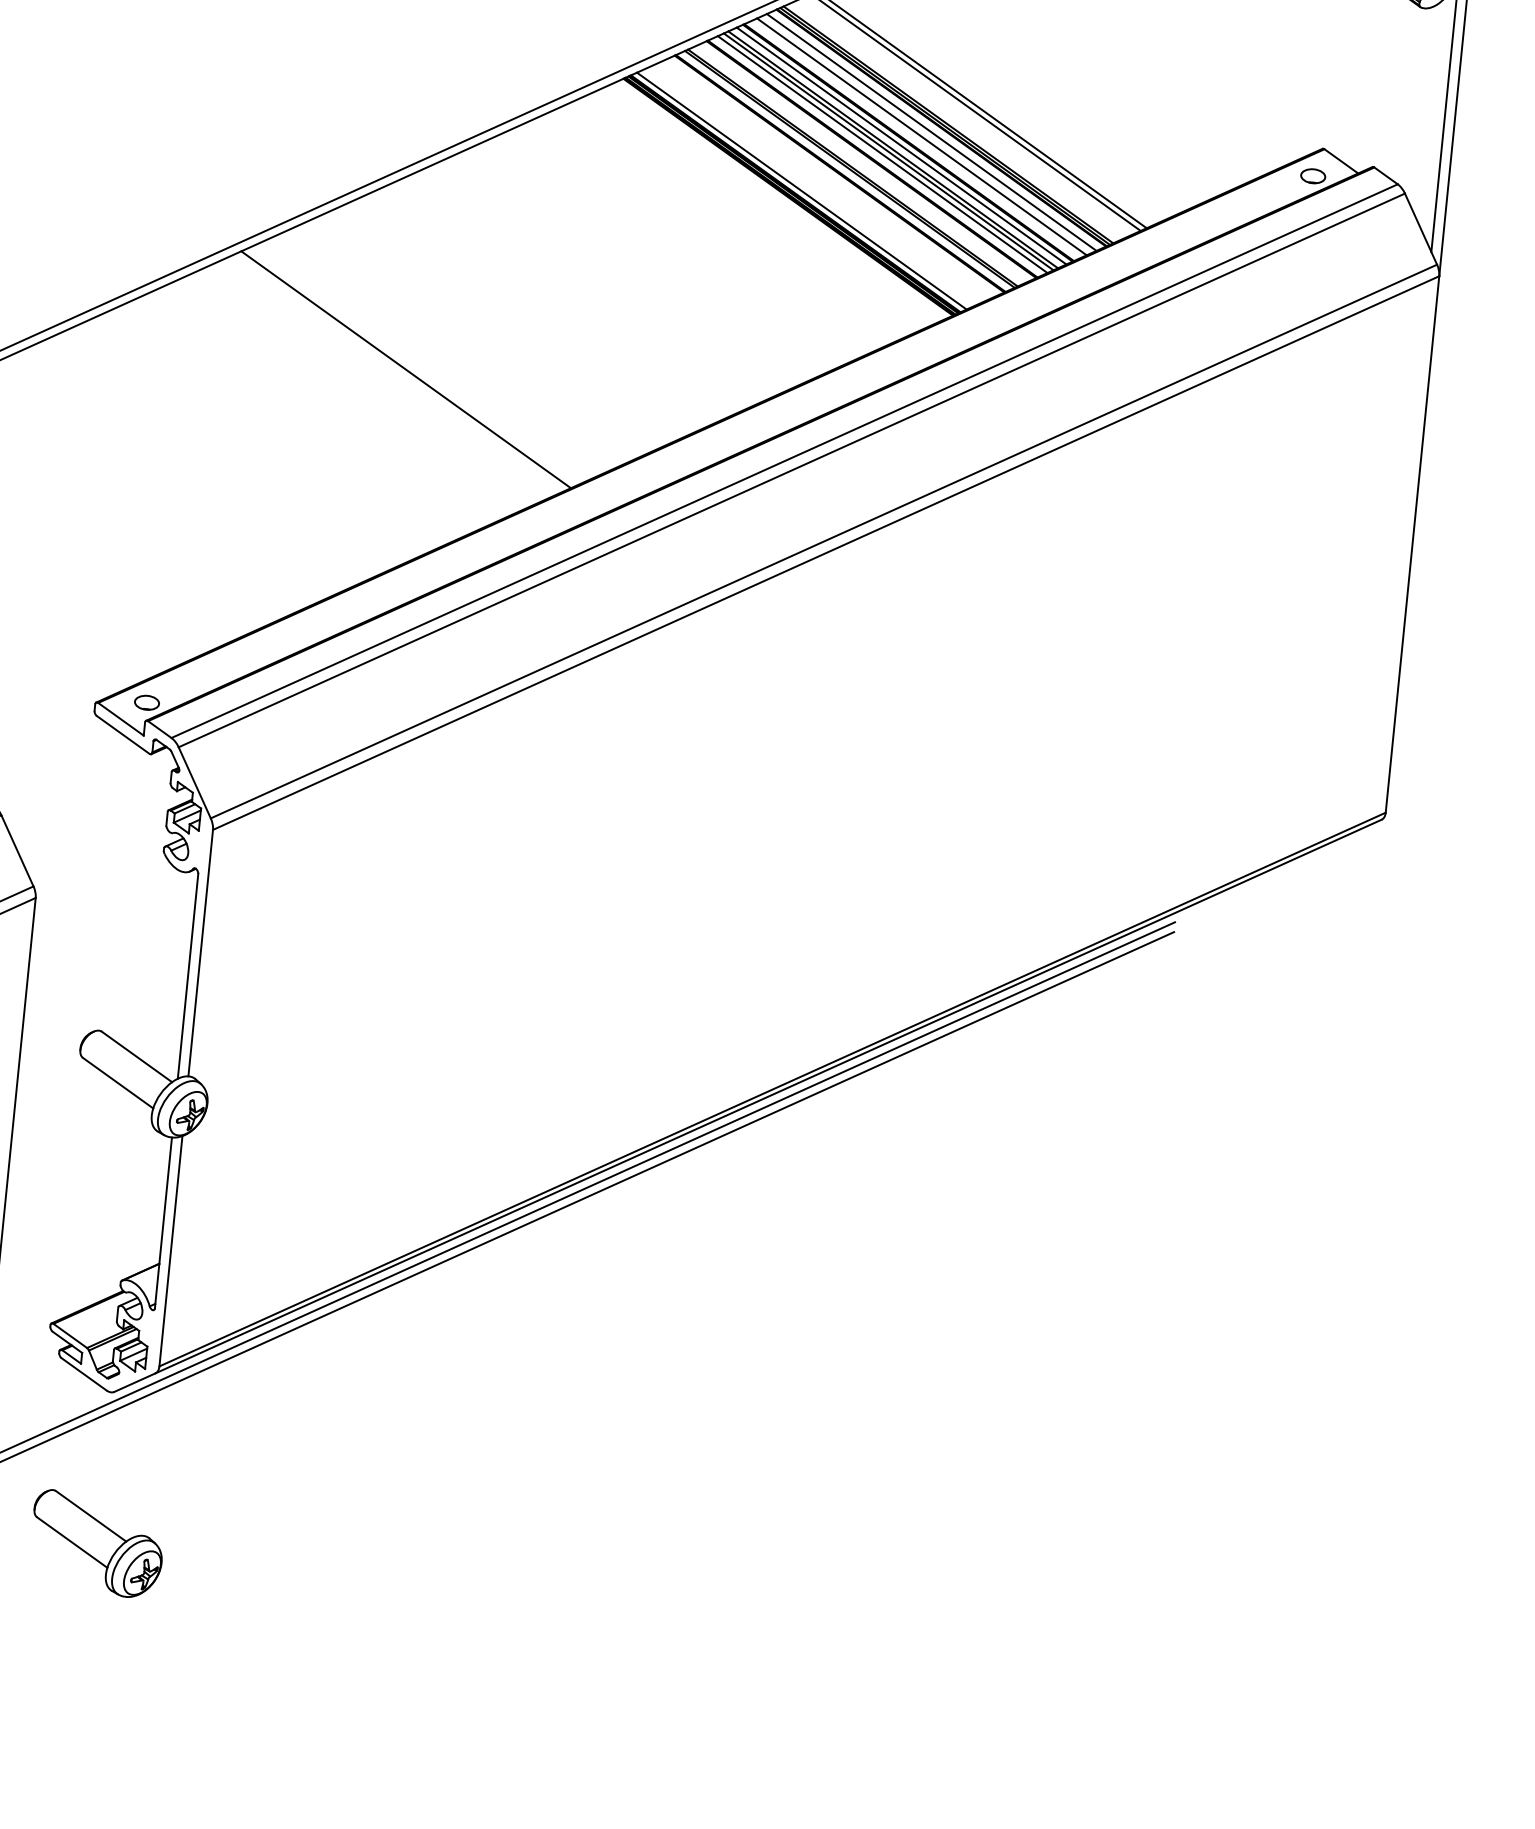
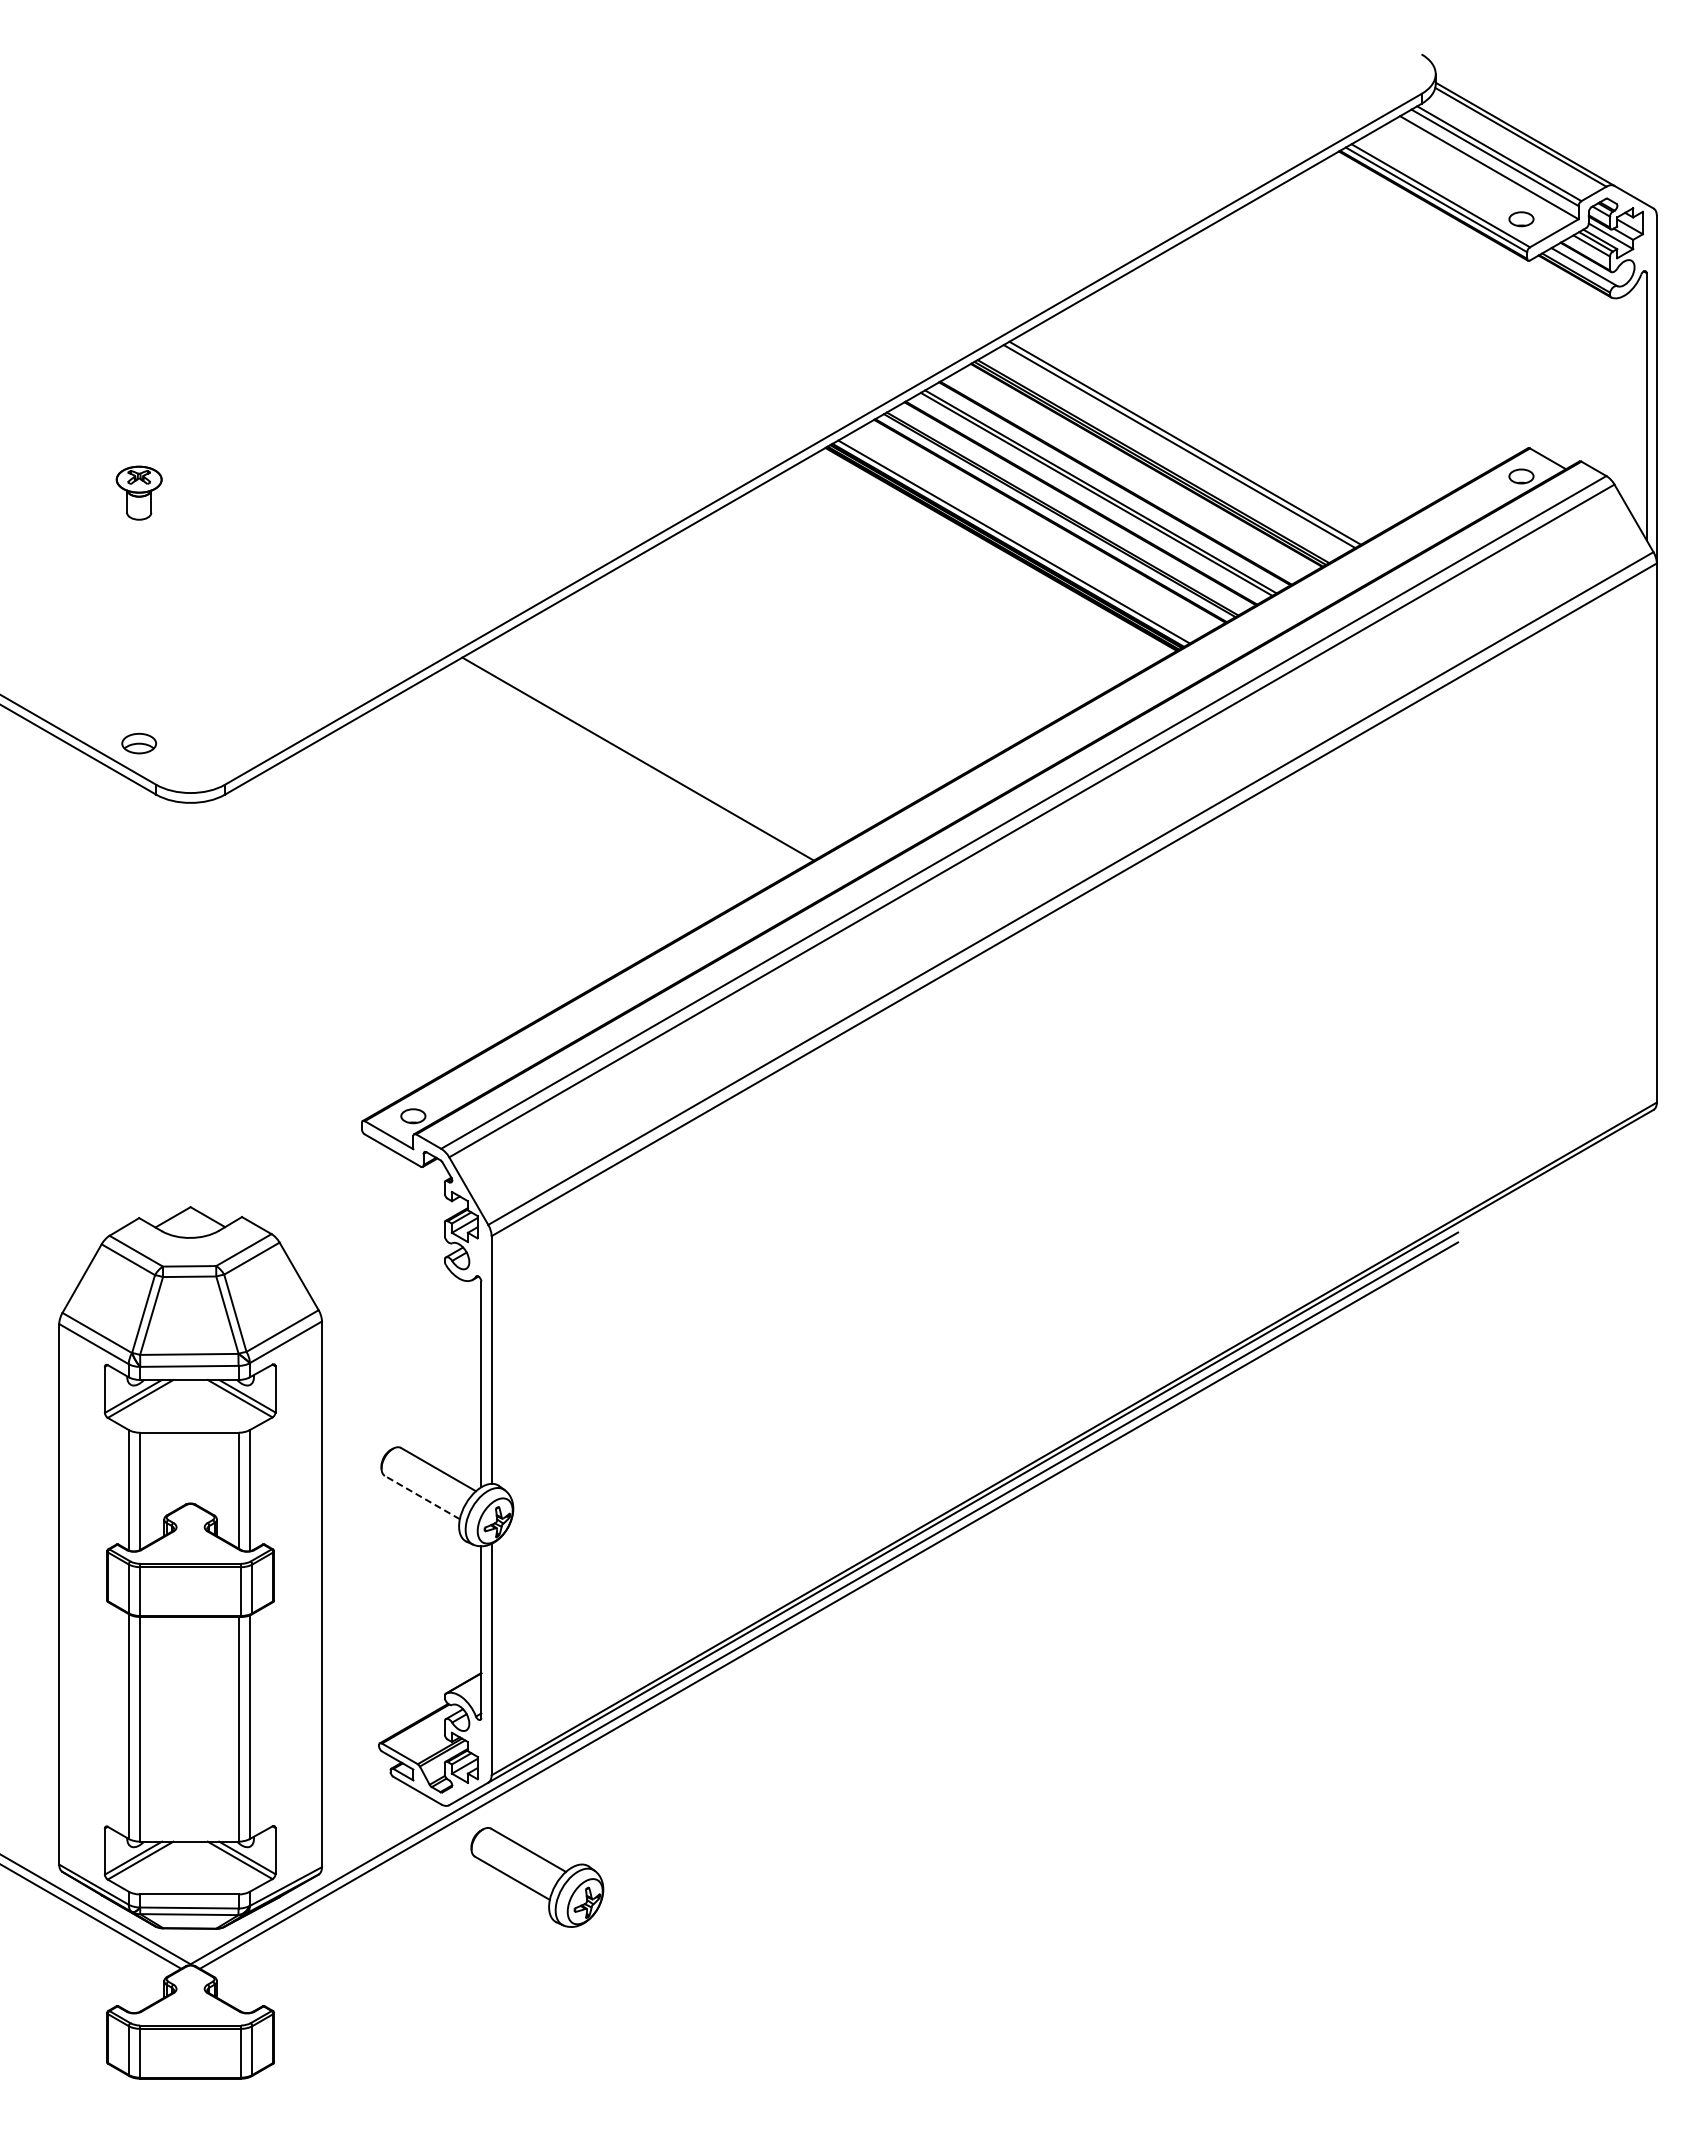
line: (931, 132) -> (1137, 470), removed
line: (921, 136) -> (1127, 475), removed
line: (901, 145) -> (1108, 486), removed
line: (882, 154) -> (1090, 497), removed
line: (117, 1083) -> (421, 1497), solid -> dashed
part: (97, 1544) -> (537, 1877), moved

